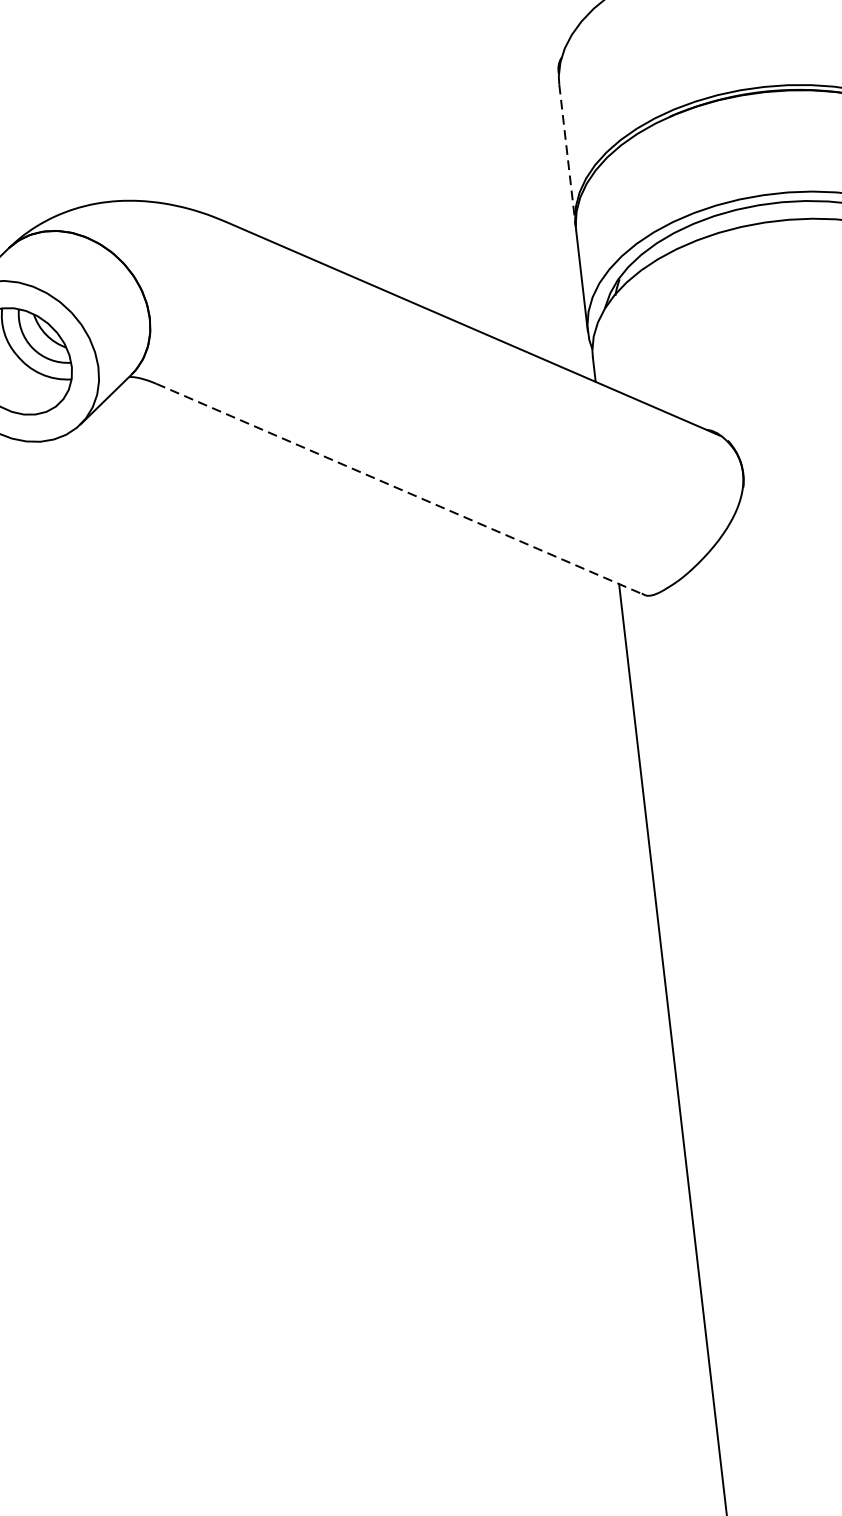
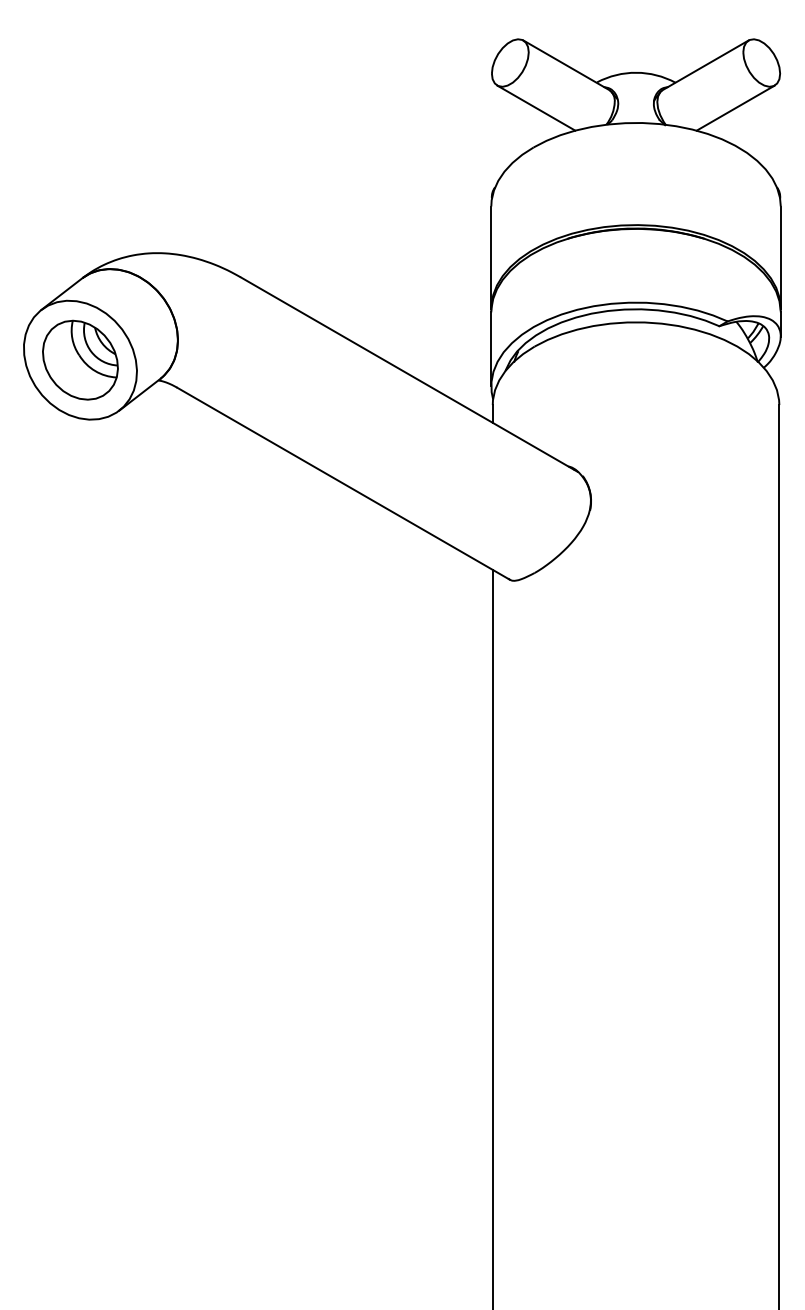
line: (567, 156) -> (491, 258), dashed -> solid
line: (400, 489) -> (343, 483), dashed -> solid

